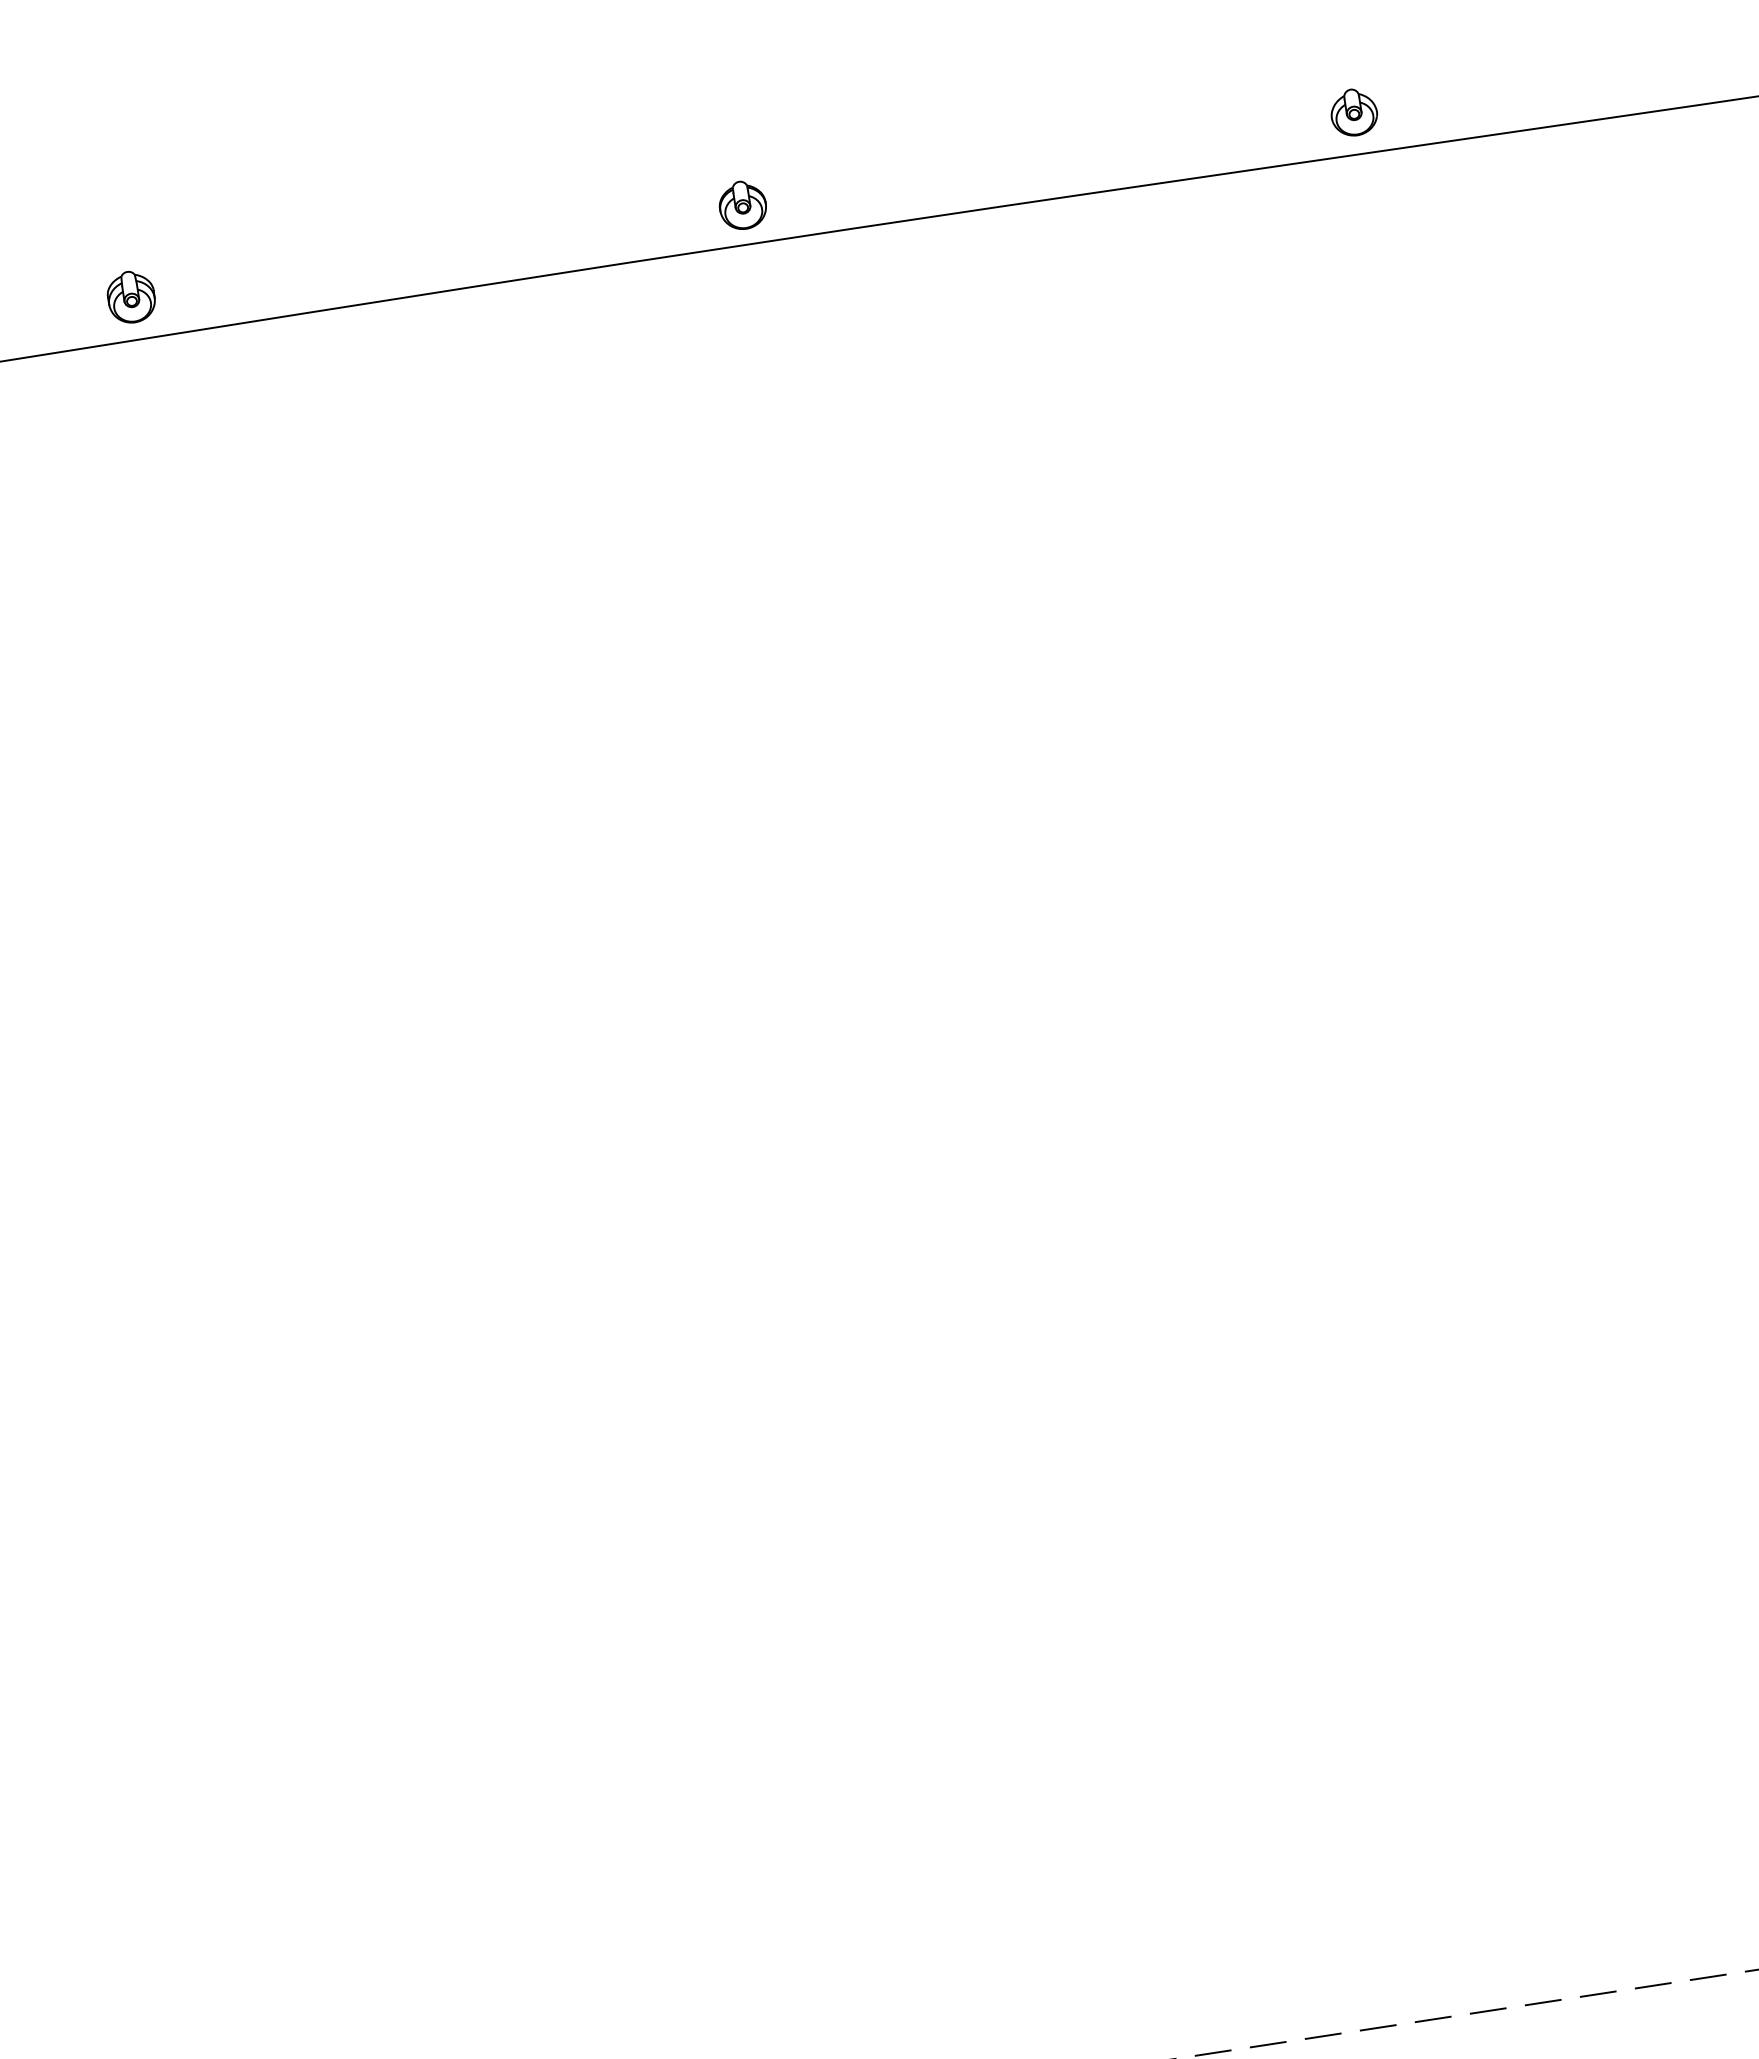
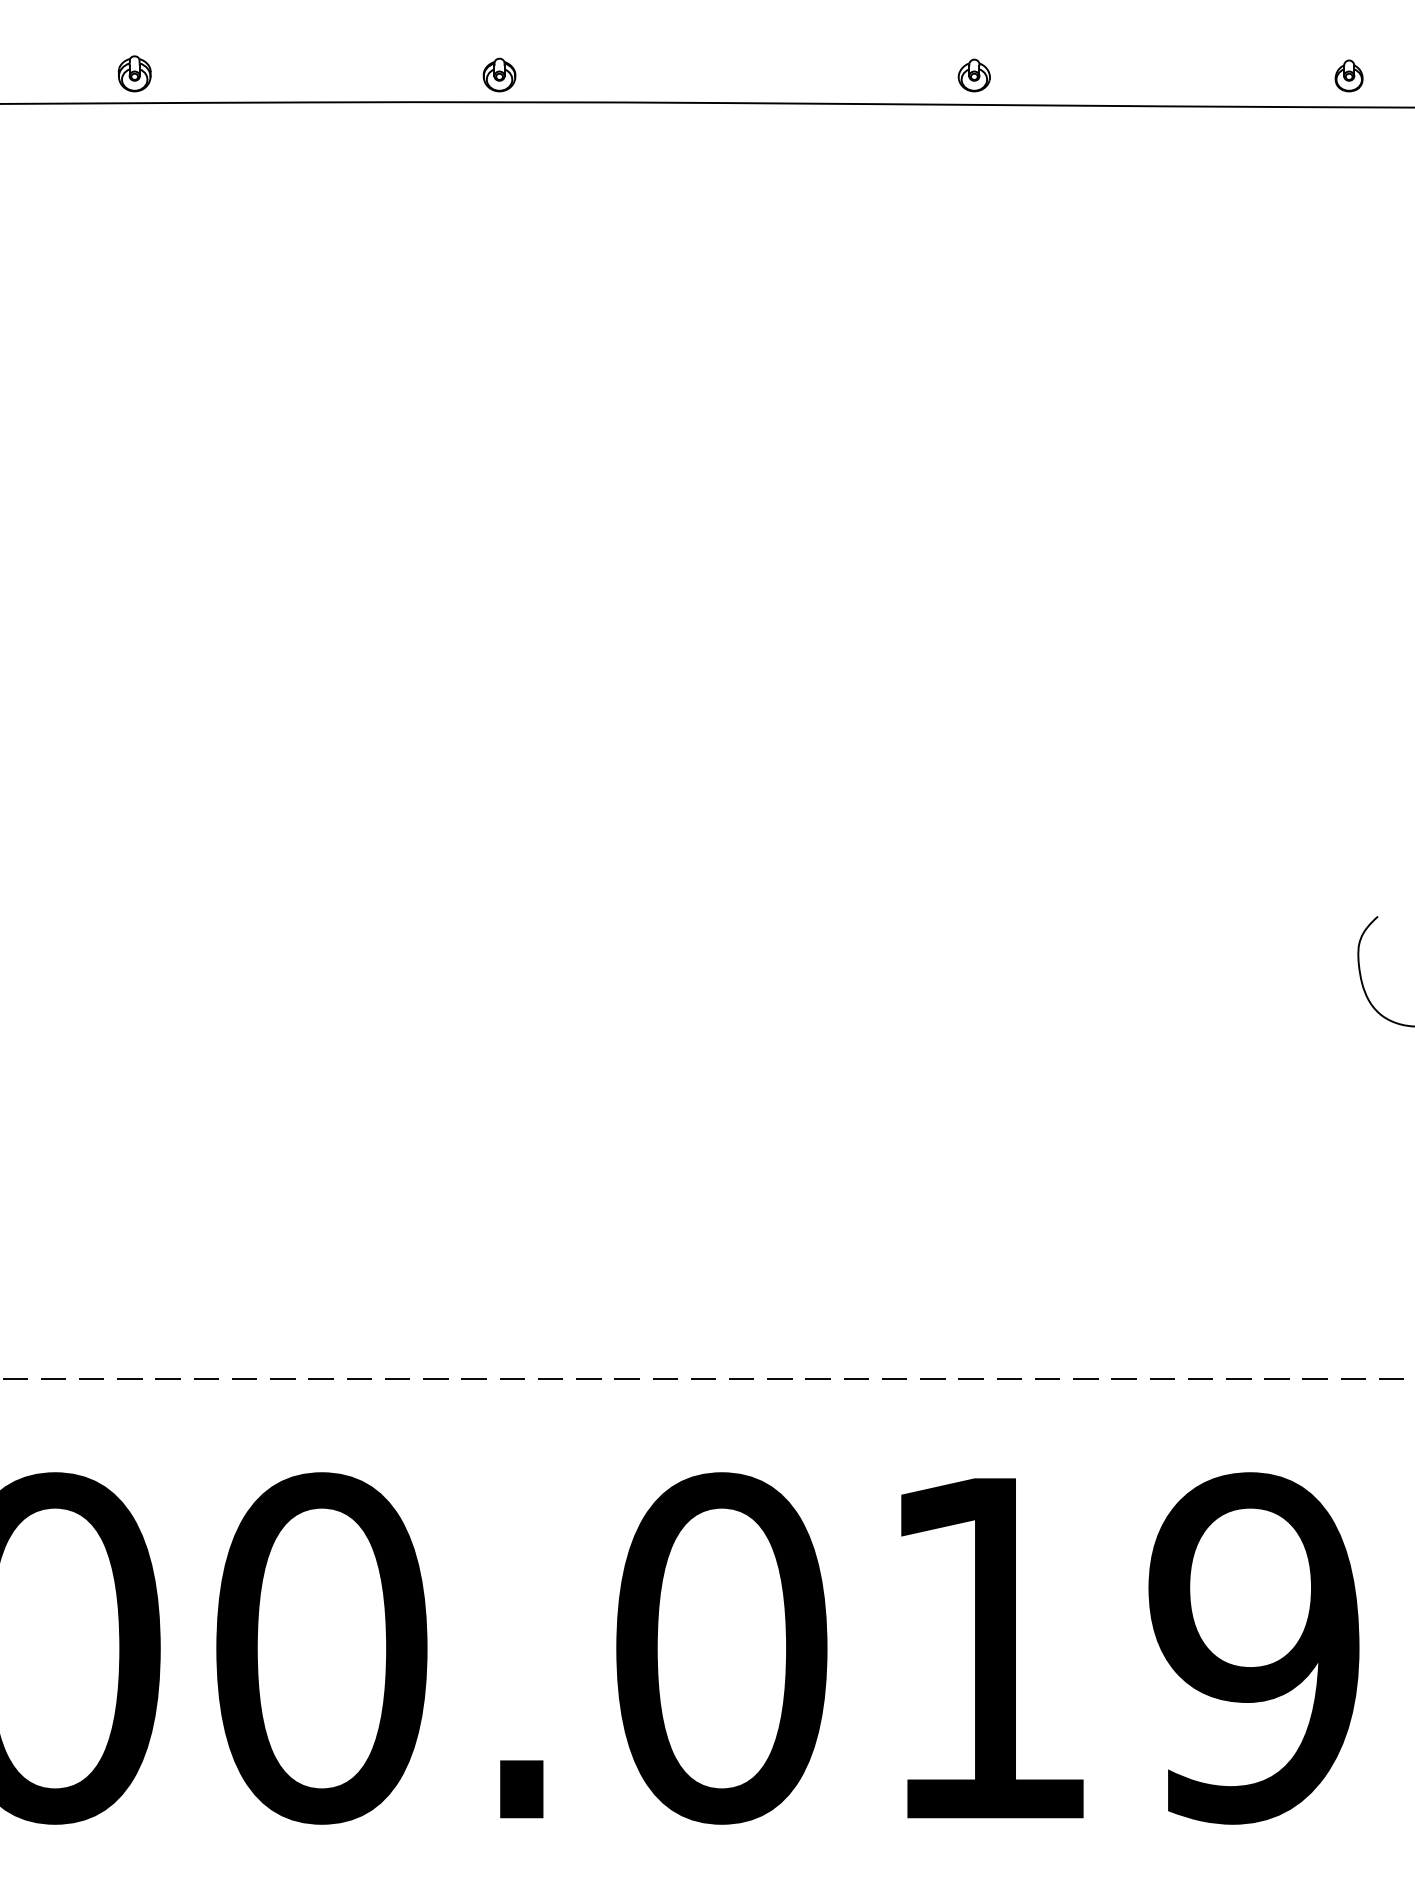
part: (1352, 112) -> (973, 75), moved
part: (130, 296) -> (134, 73), moved

